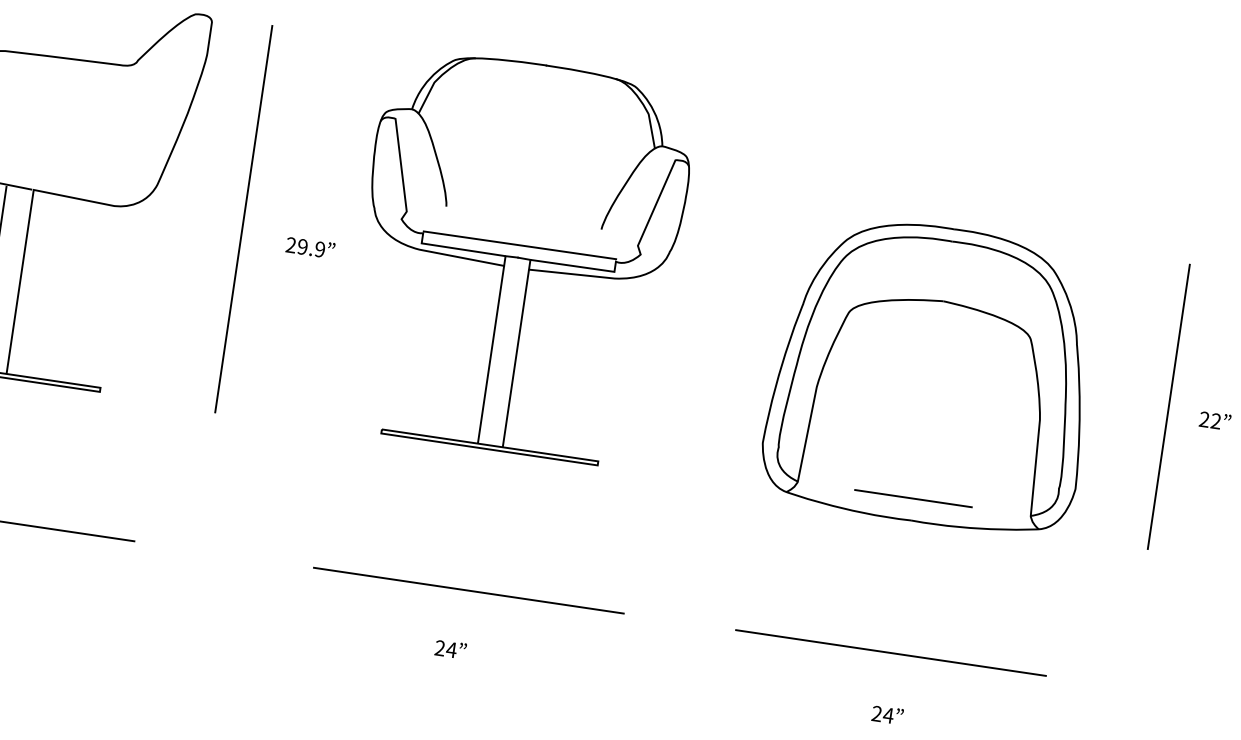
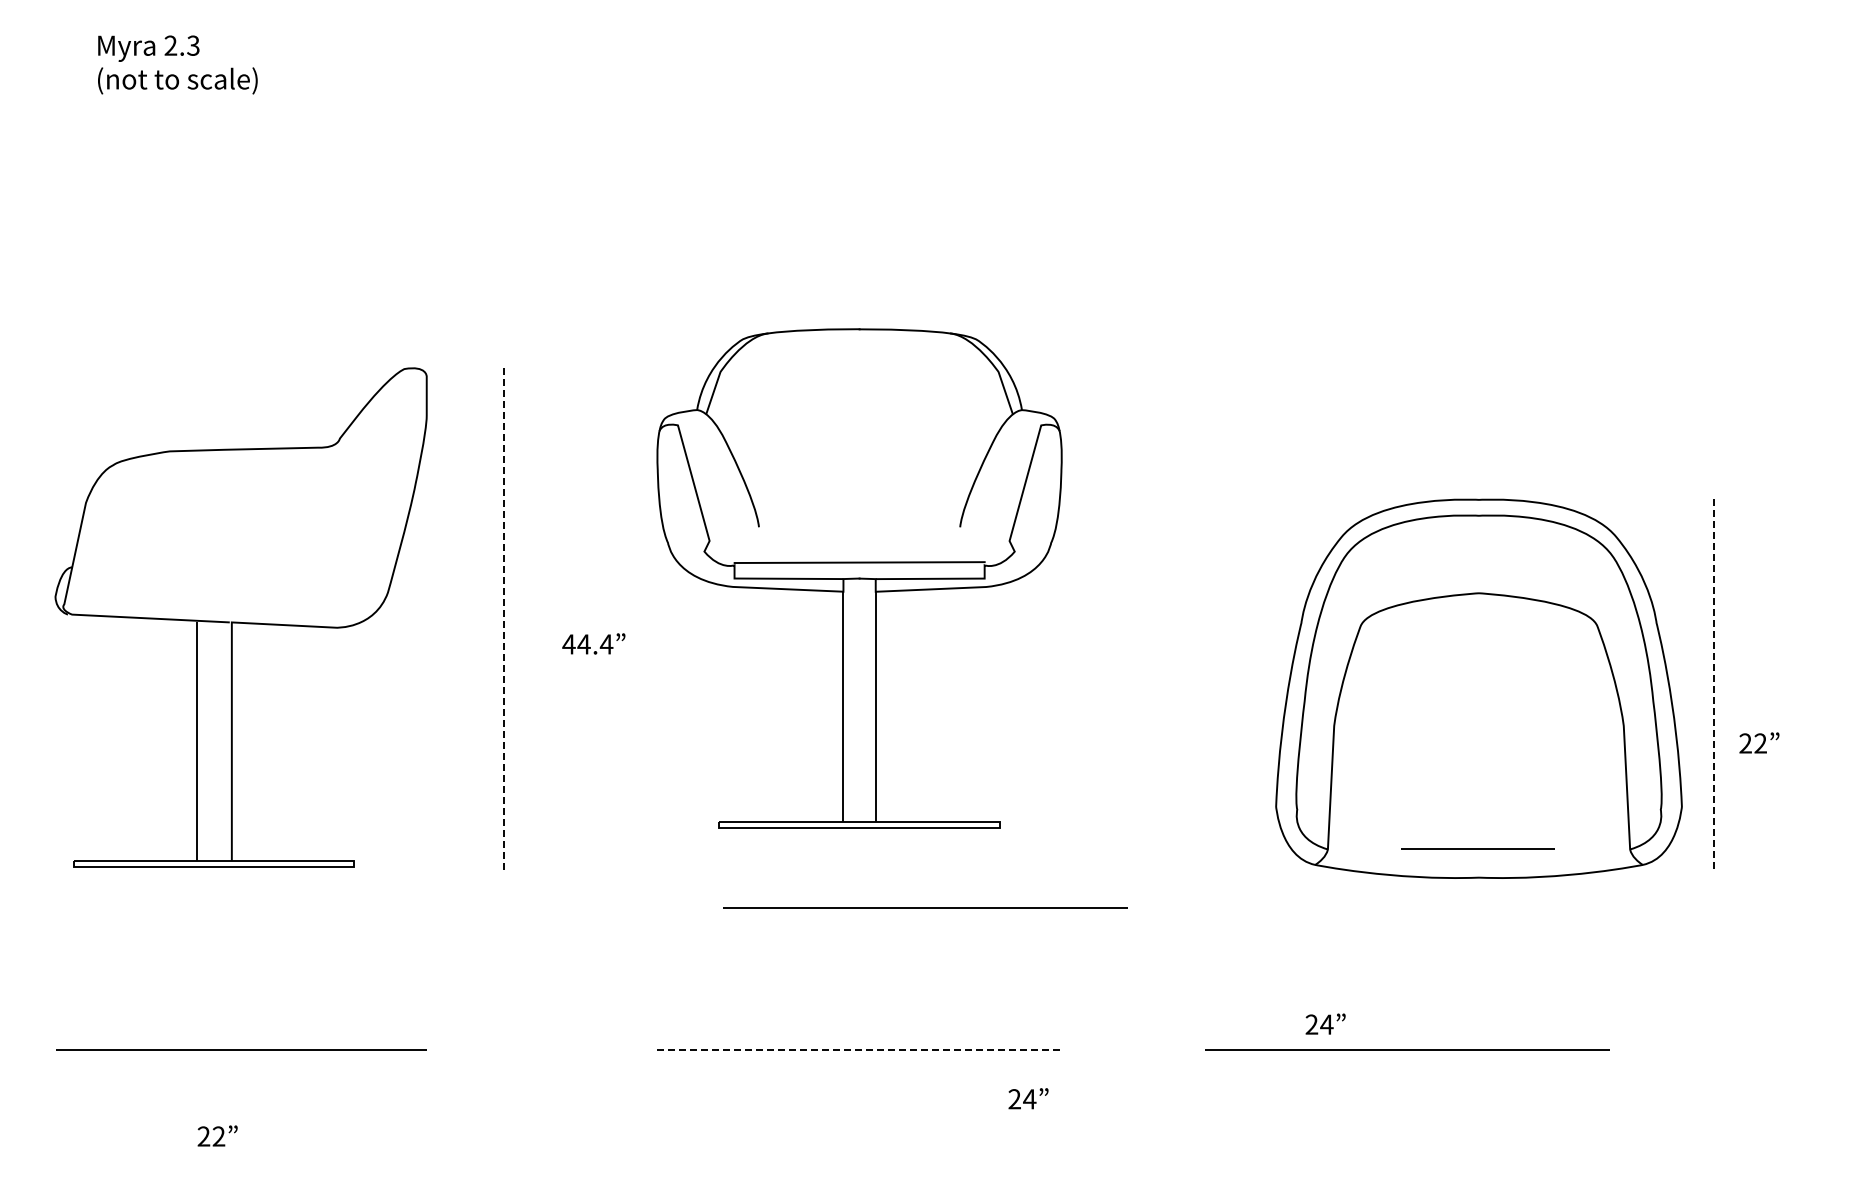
line: (244, 219) -> (504, 620), solid -> dashed
text: (305, 247) -> (587, 644), 29.9 -> 44.4
part: (518, 257) -> (859, 578), moved
part: (932, 374) -> (1478, 688), moved
line: (1169, 407) -> (1714, 685), solid -> dashed
text: (1215, 420) -> (1759, 742), moved
line: (535, 488) -> (925, 907), added
line: (469, 590) -> (860, 1049), solid -> dashed
text: (450, 649) -> (1028, 1098), moved
text: (887, 714) -> (1325, 1023), moved

